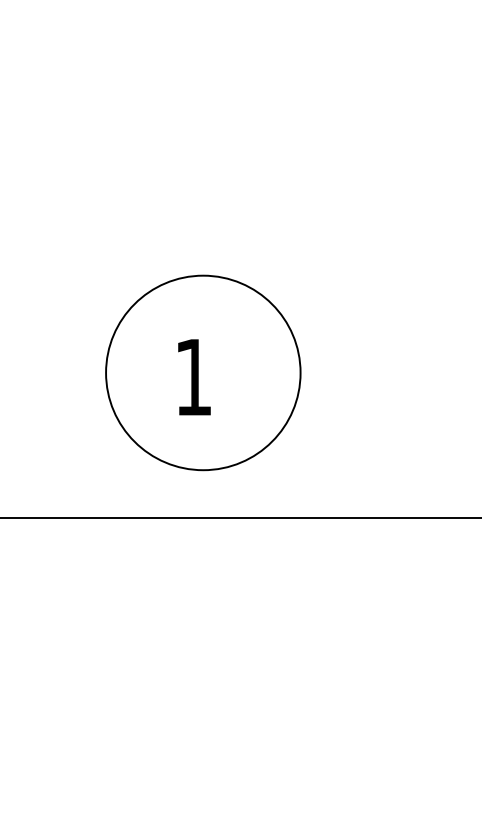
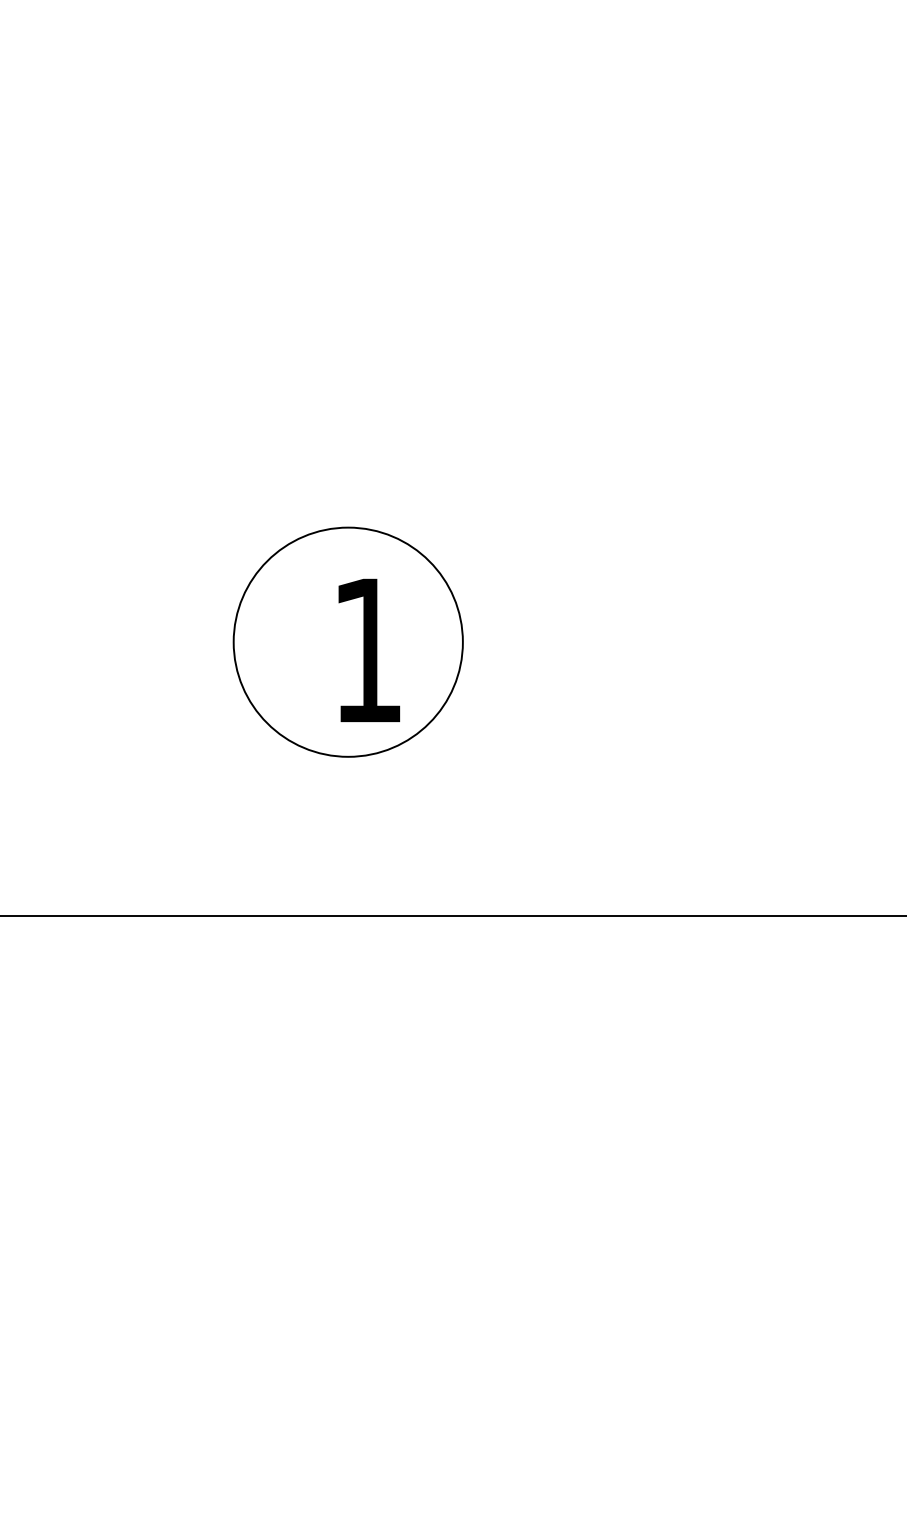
circle: (203, 372) -> (348, 641), size x0.62
text: (194, 377) -> (369, 650), moved

